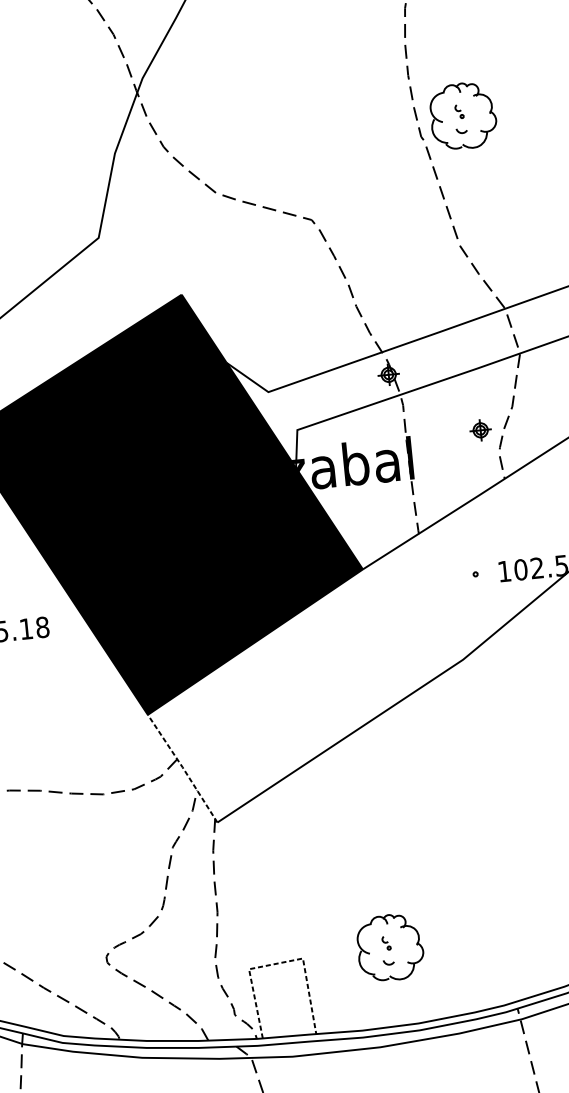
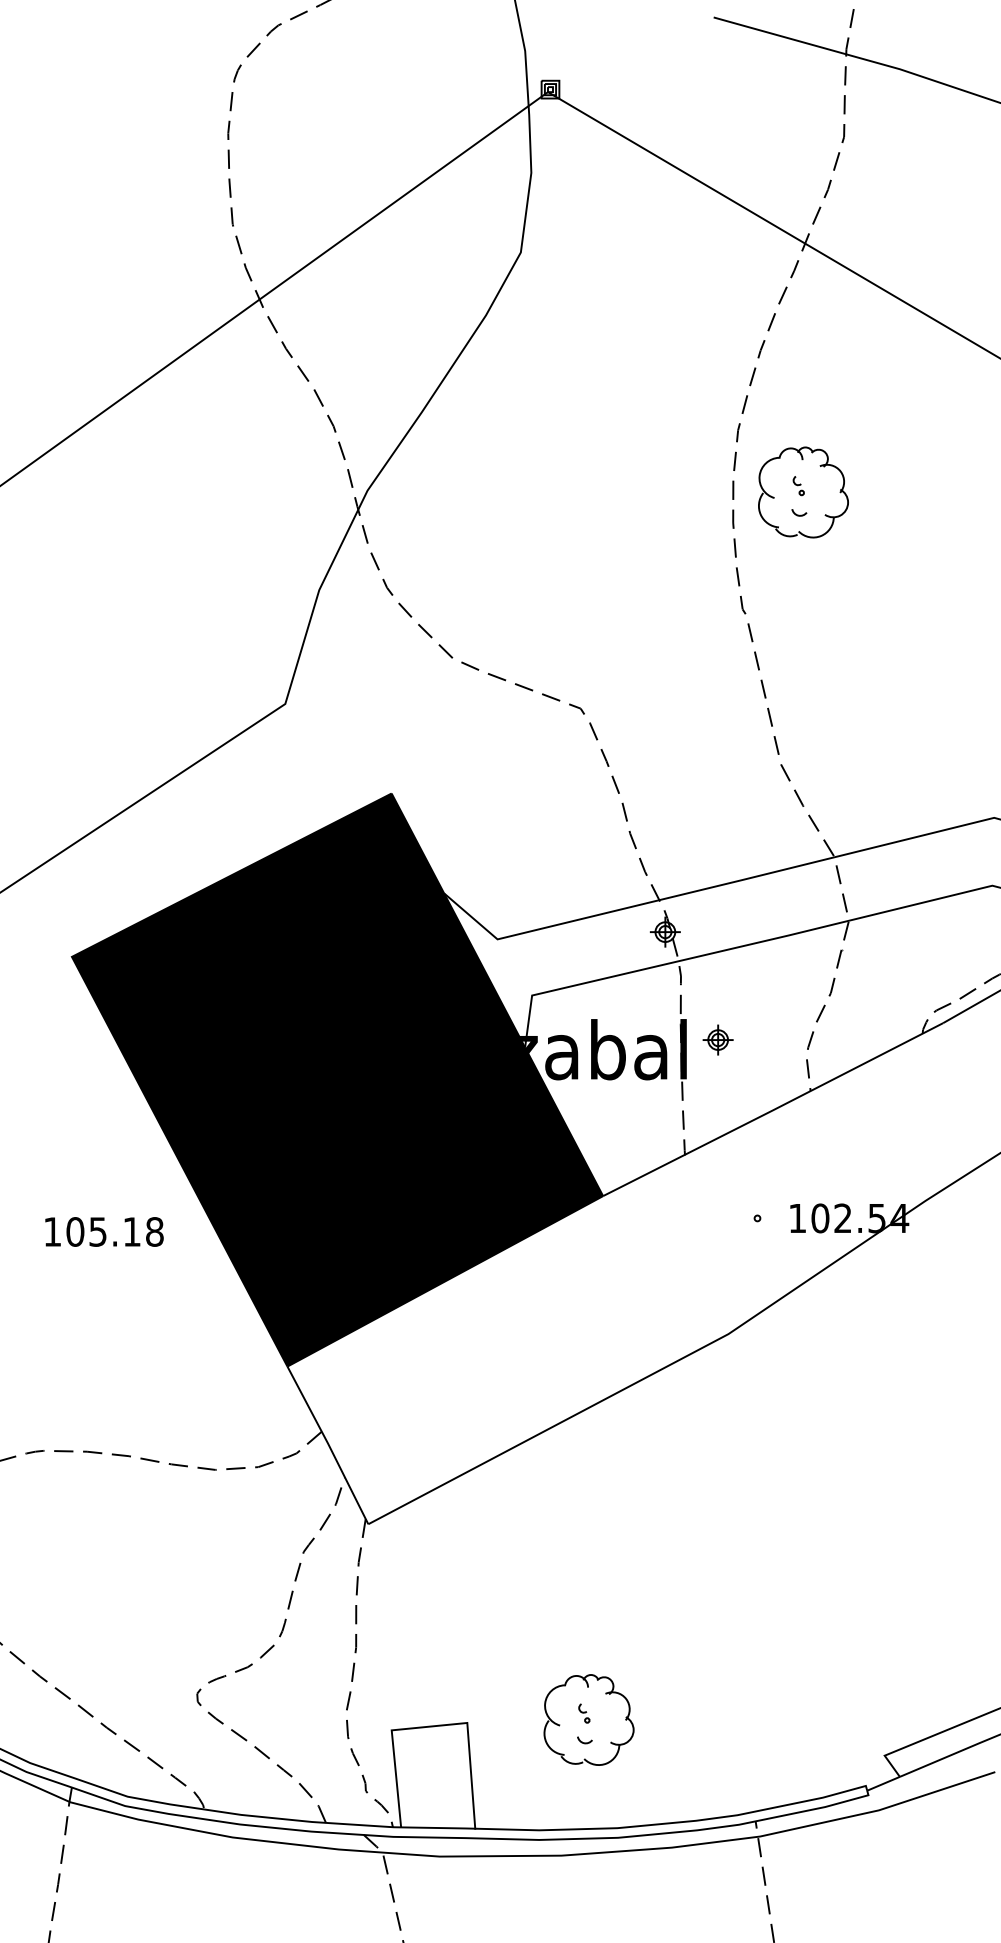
part: (463, 116) -> (803, 492), moved
part: (480, 429) -> (717, 1039), moved
line: (183, 767) -> (328, 1444), dashed -> solid
line: (279, 963) -> (434, 1726), dashed -> solid

